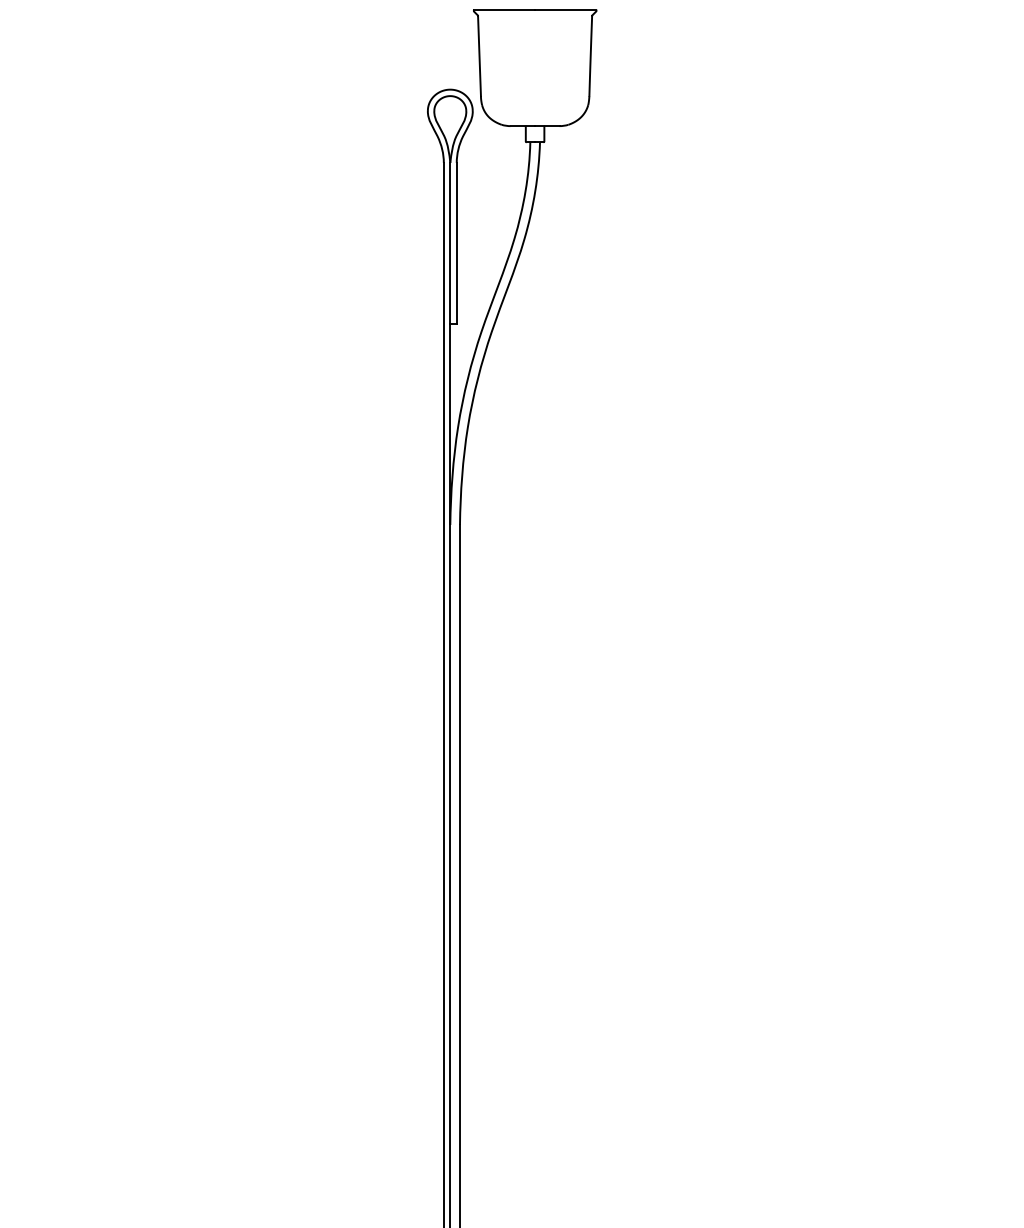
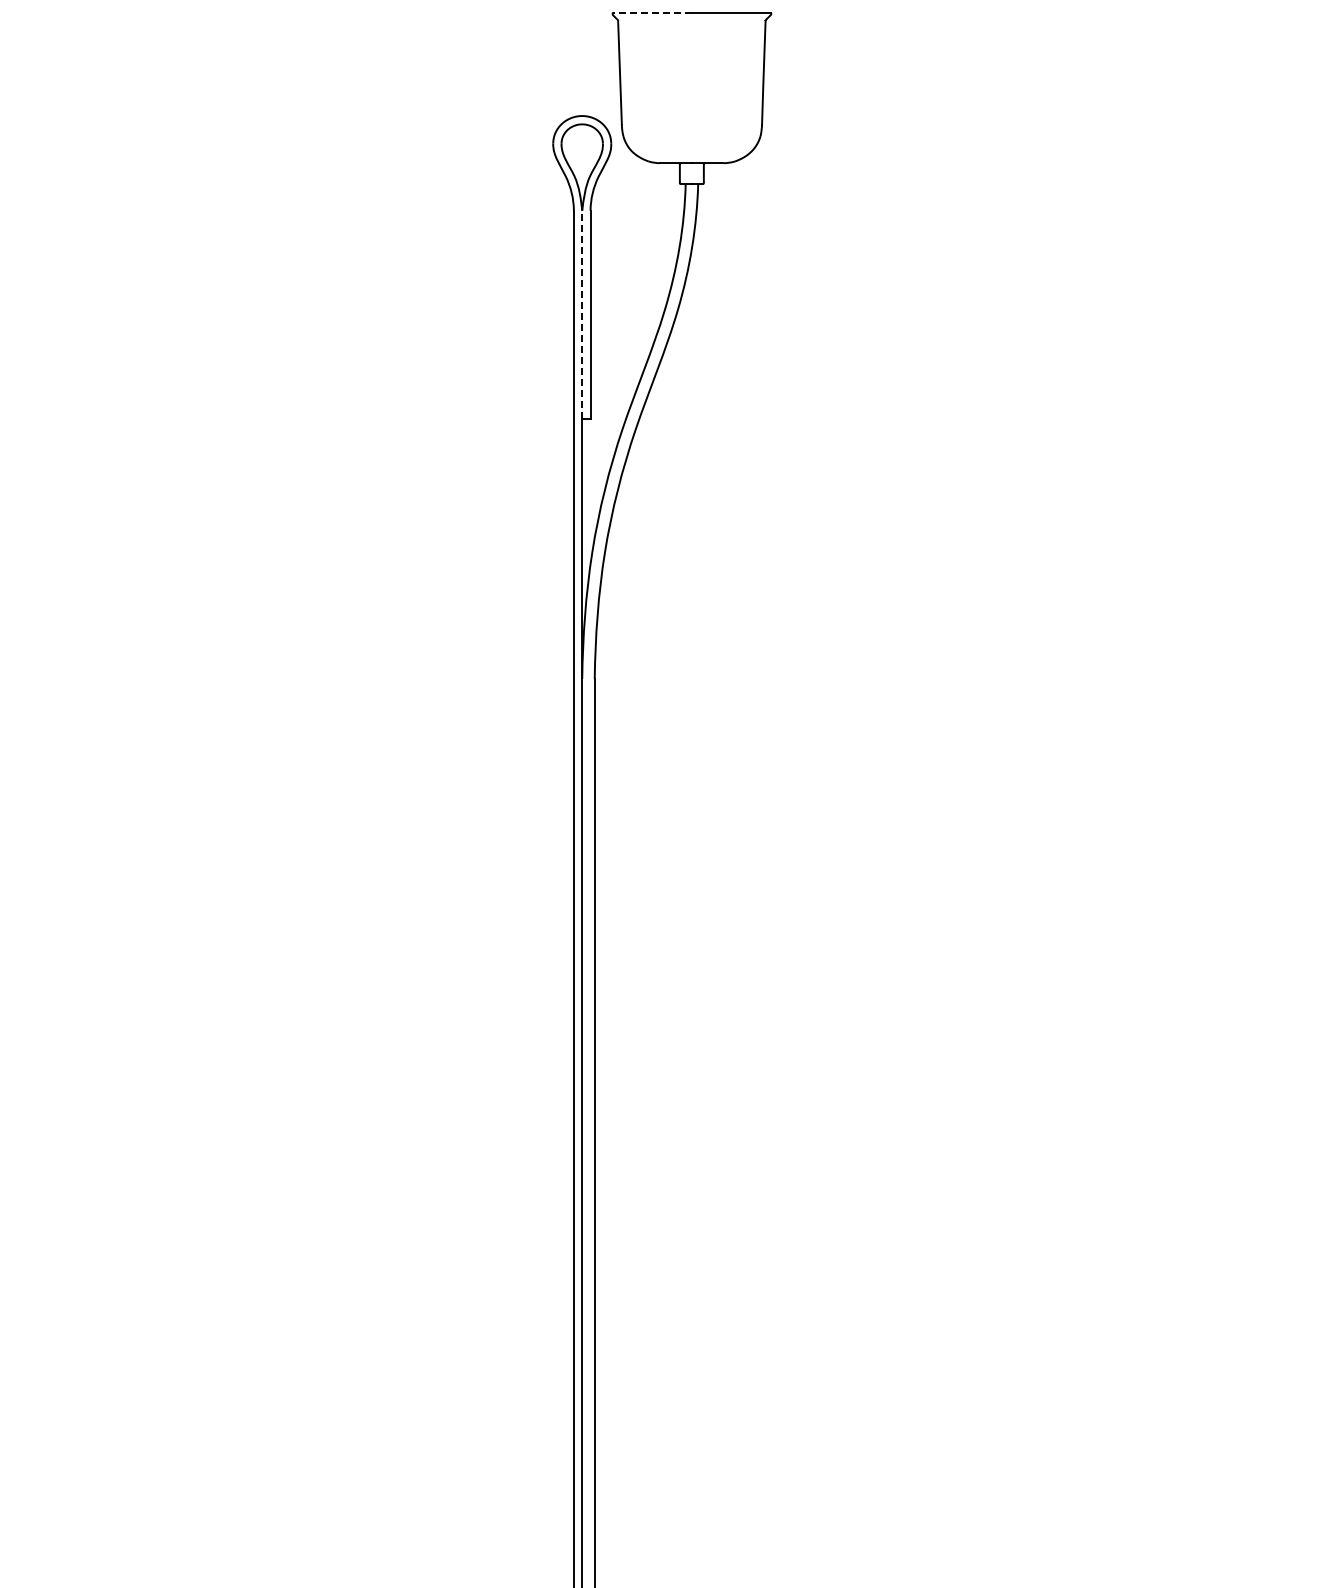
line: (504, 9) -> (652, 12), solid -> dashed
line: (450, 243) -> (582, 314), solid -> dashed

